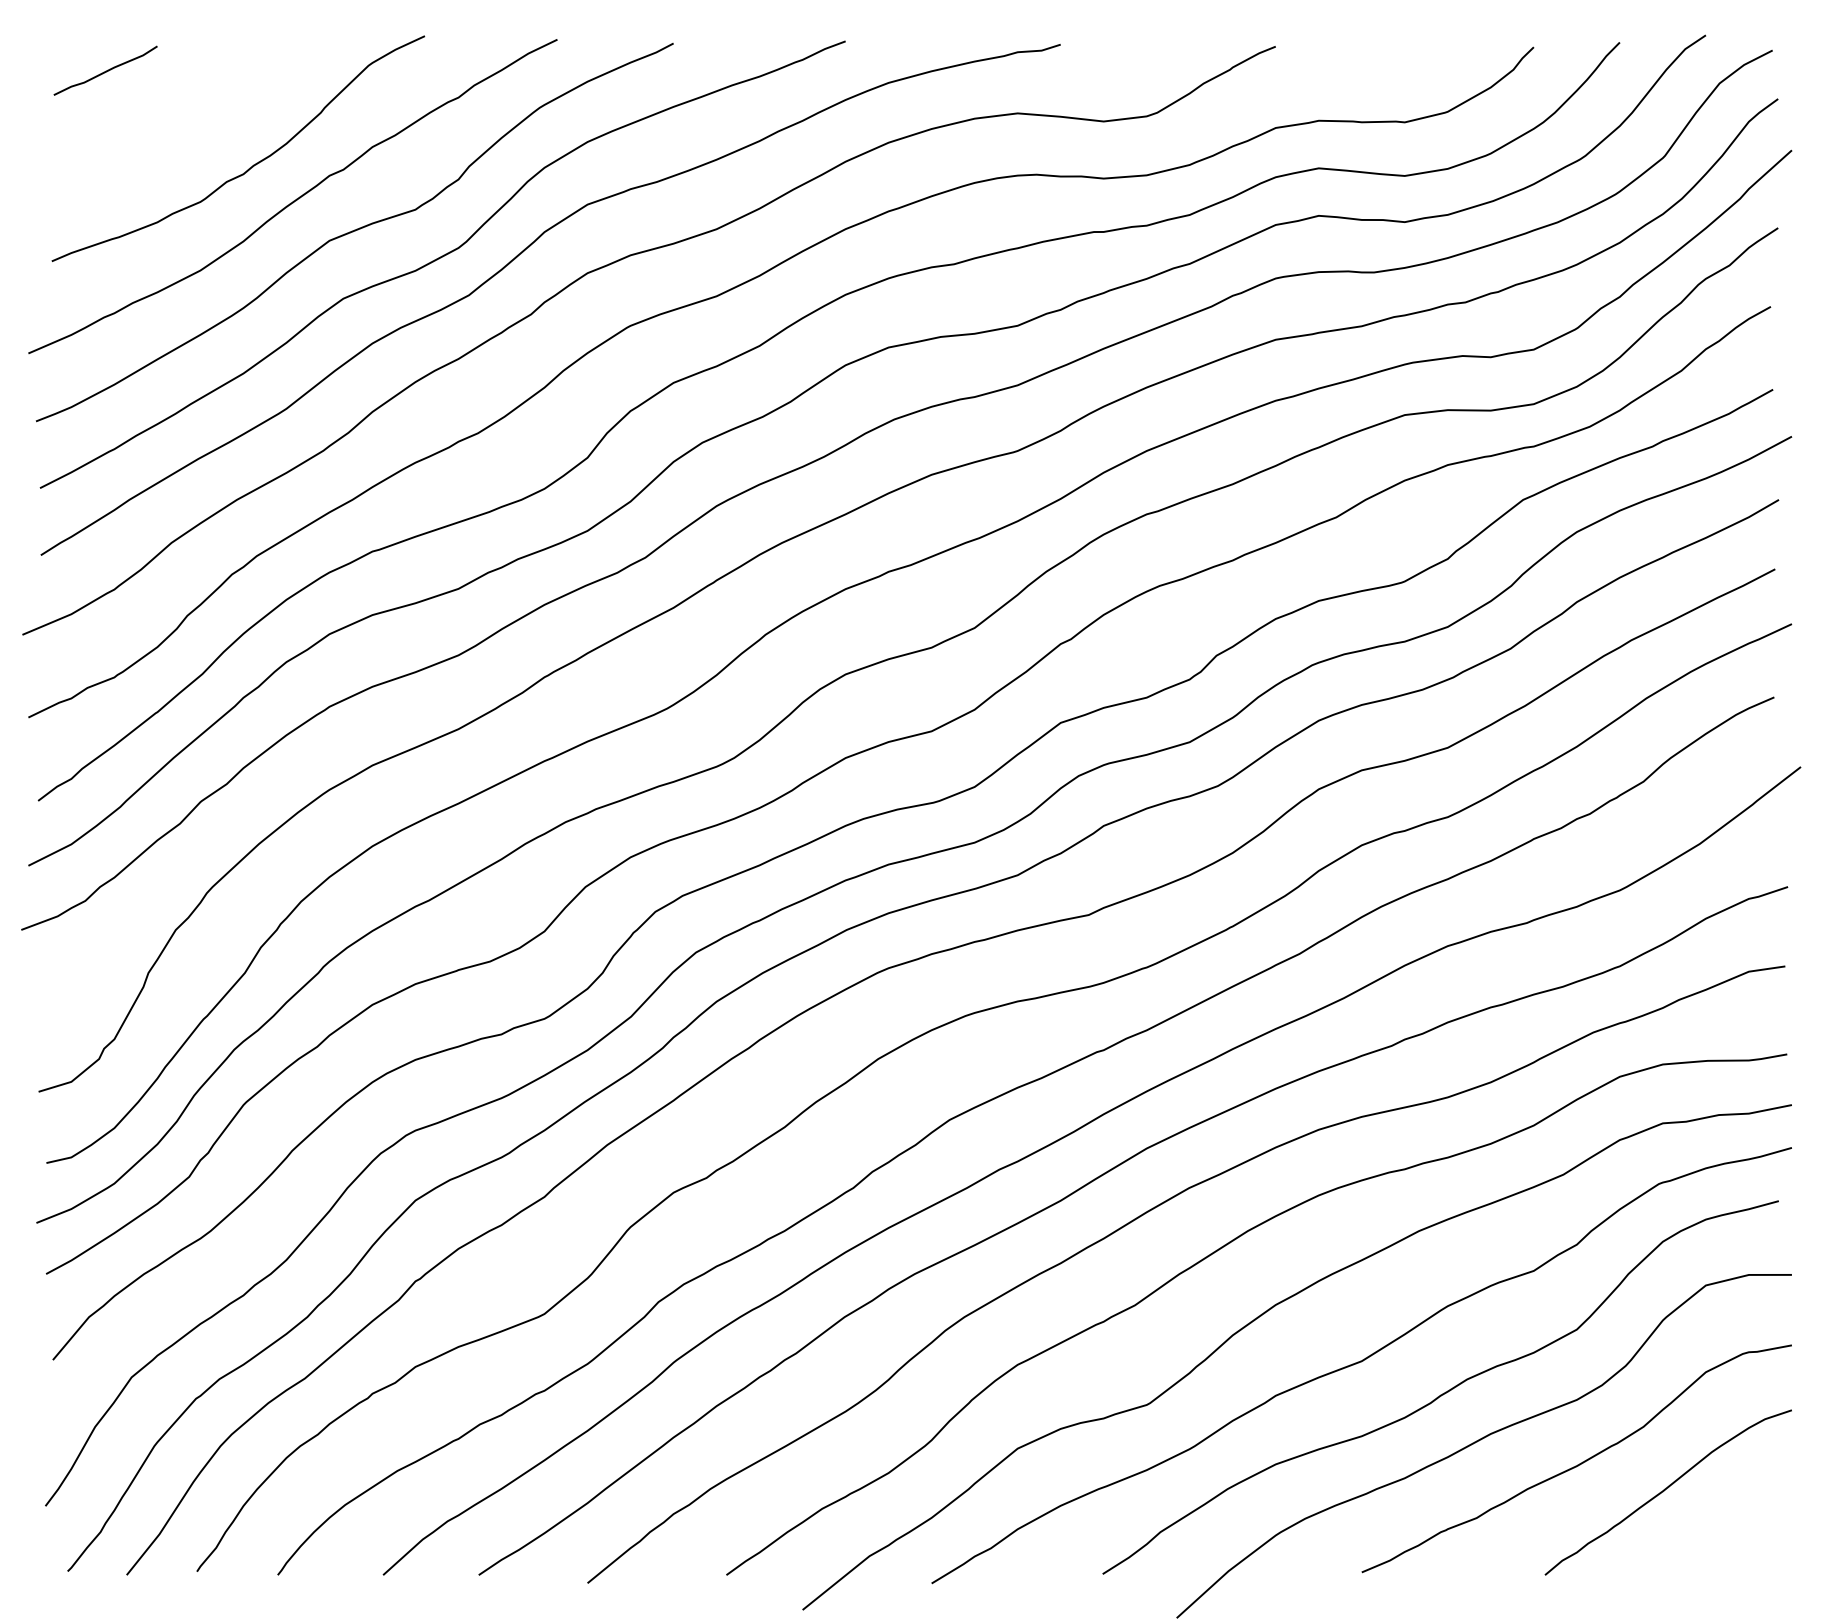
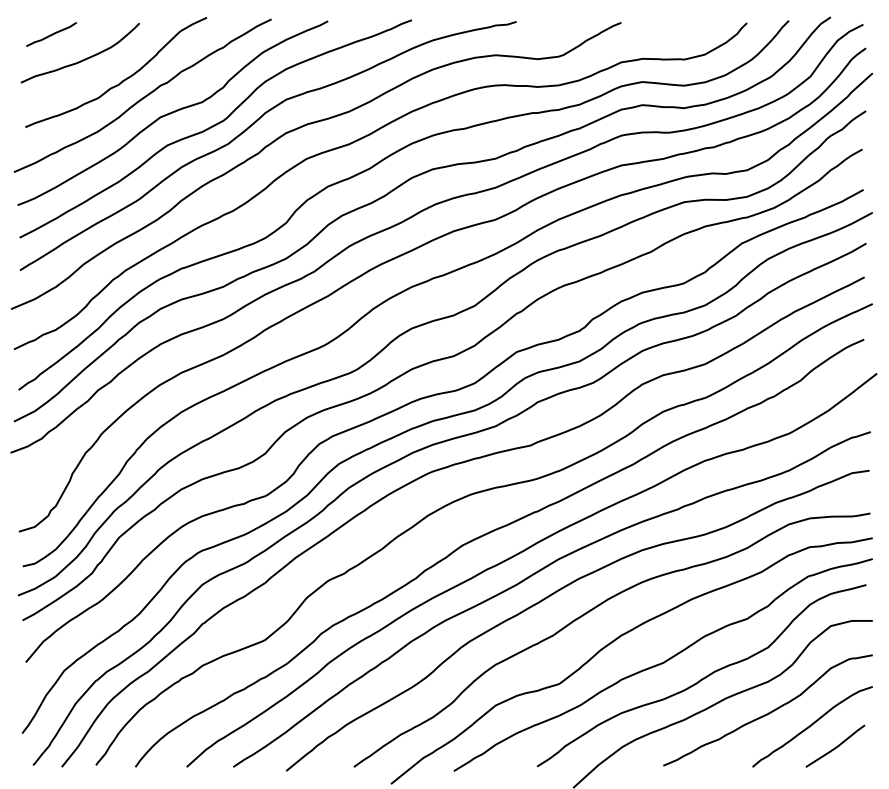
curve: (169, 122) -> (82, 59), added
line: (1715, 1532) -> (835, 746), added

